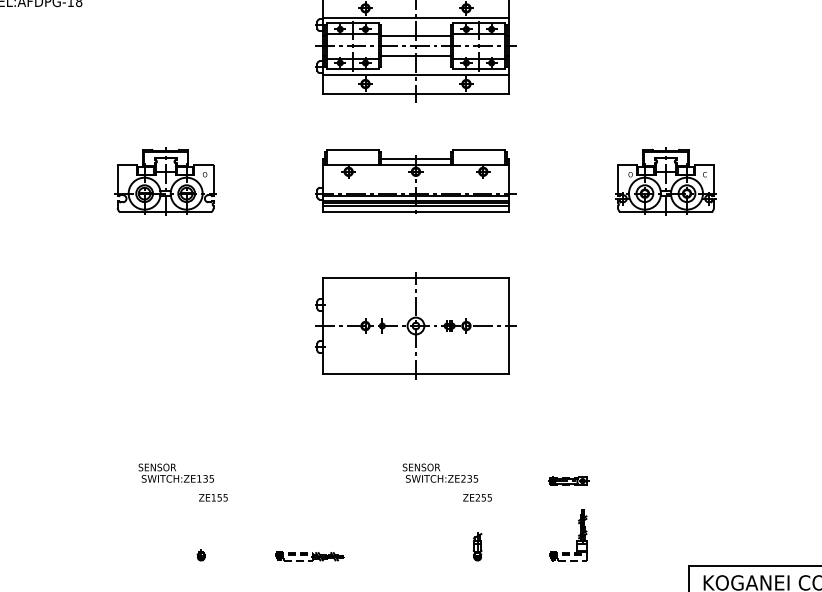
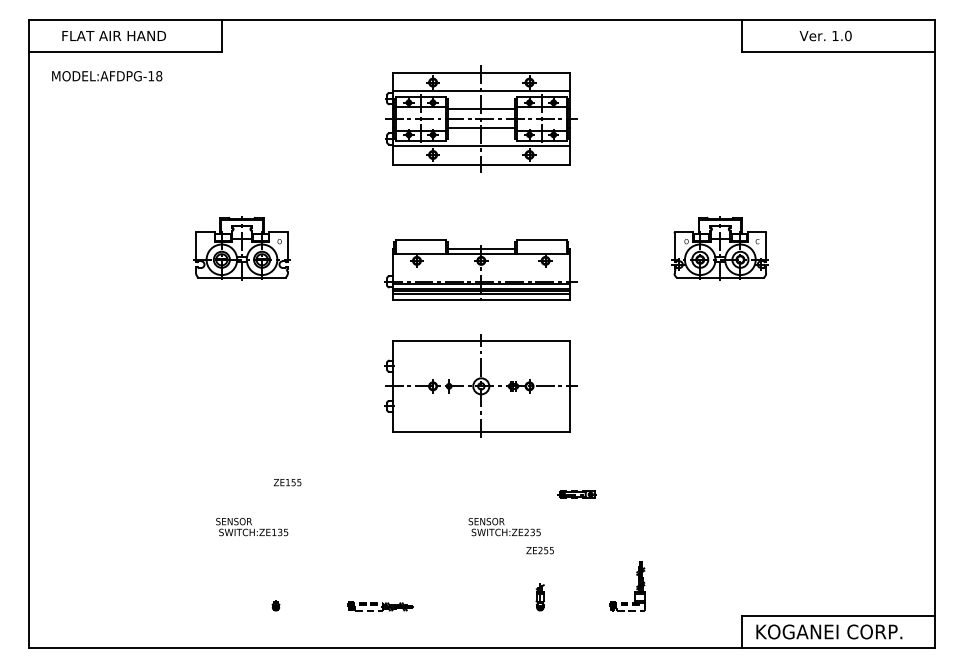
part: (415, 180) -> (480, 269), moved
part: (567, 480) -> (576, 494), moved
text: (213, 497) -> (287, 482), moved

